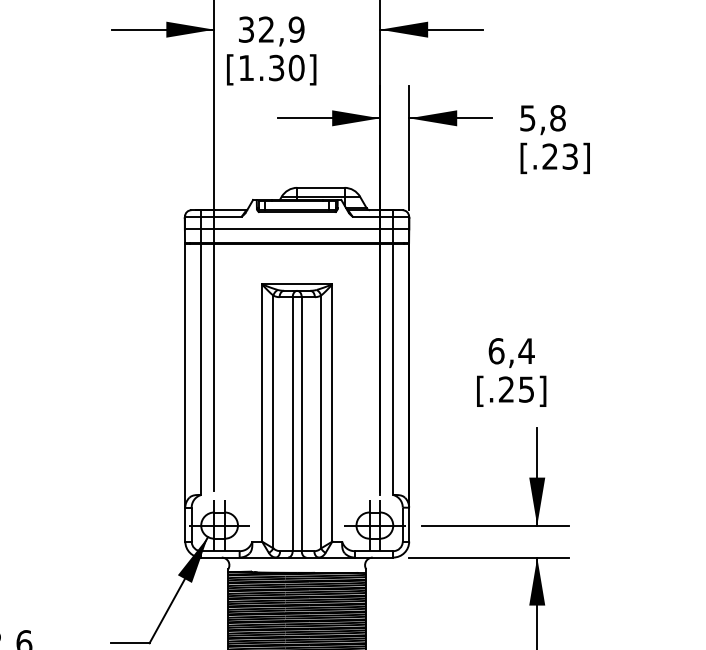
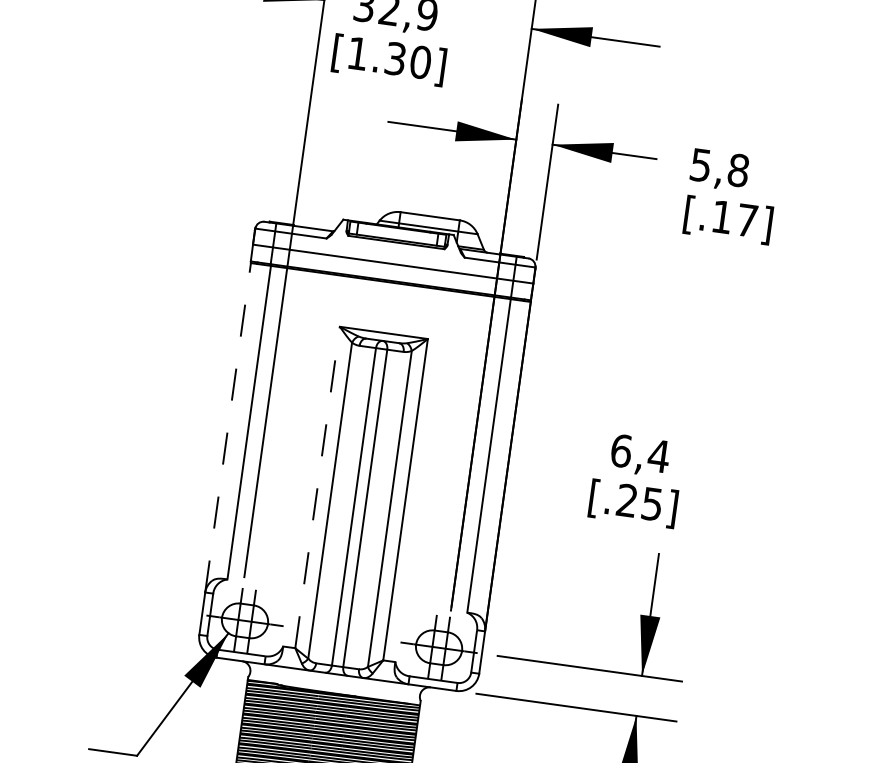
text: (559, 156) -> (733, 218), [.23] -> [.17]
line: (185, 375) -> (228, 427), solid -> dashed
line: (262, 413) -> (318, 488), solid -> dashed

